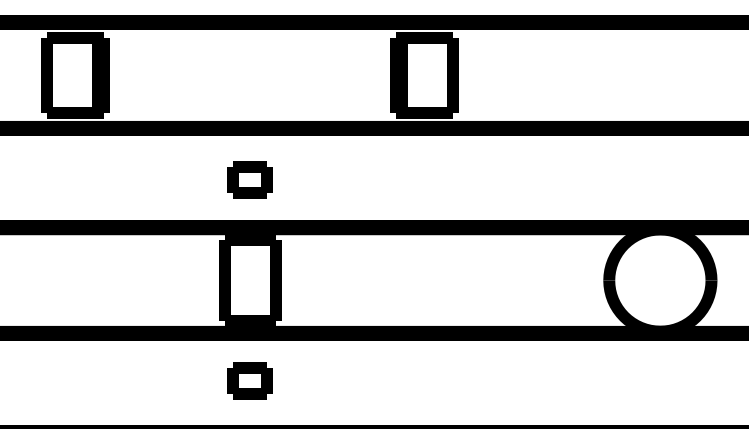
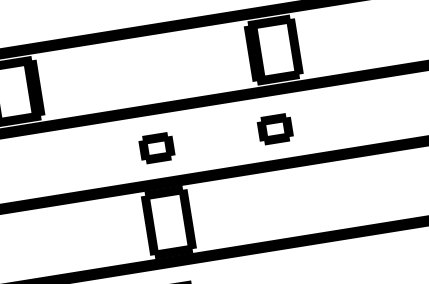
part: (409, 179) -> (274, 128), added

